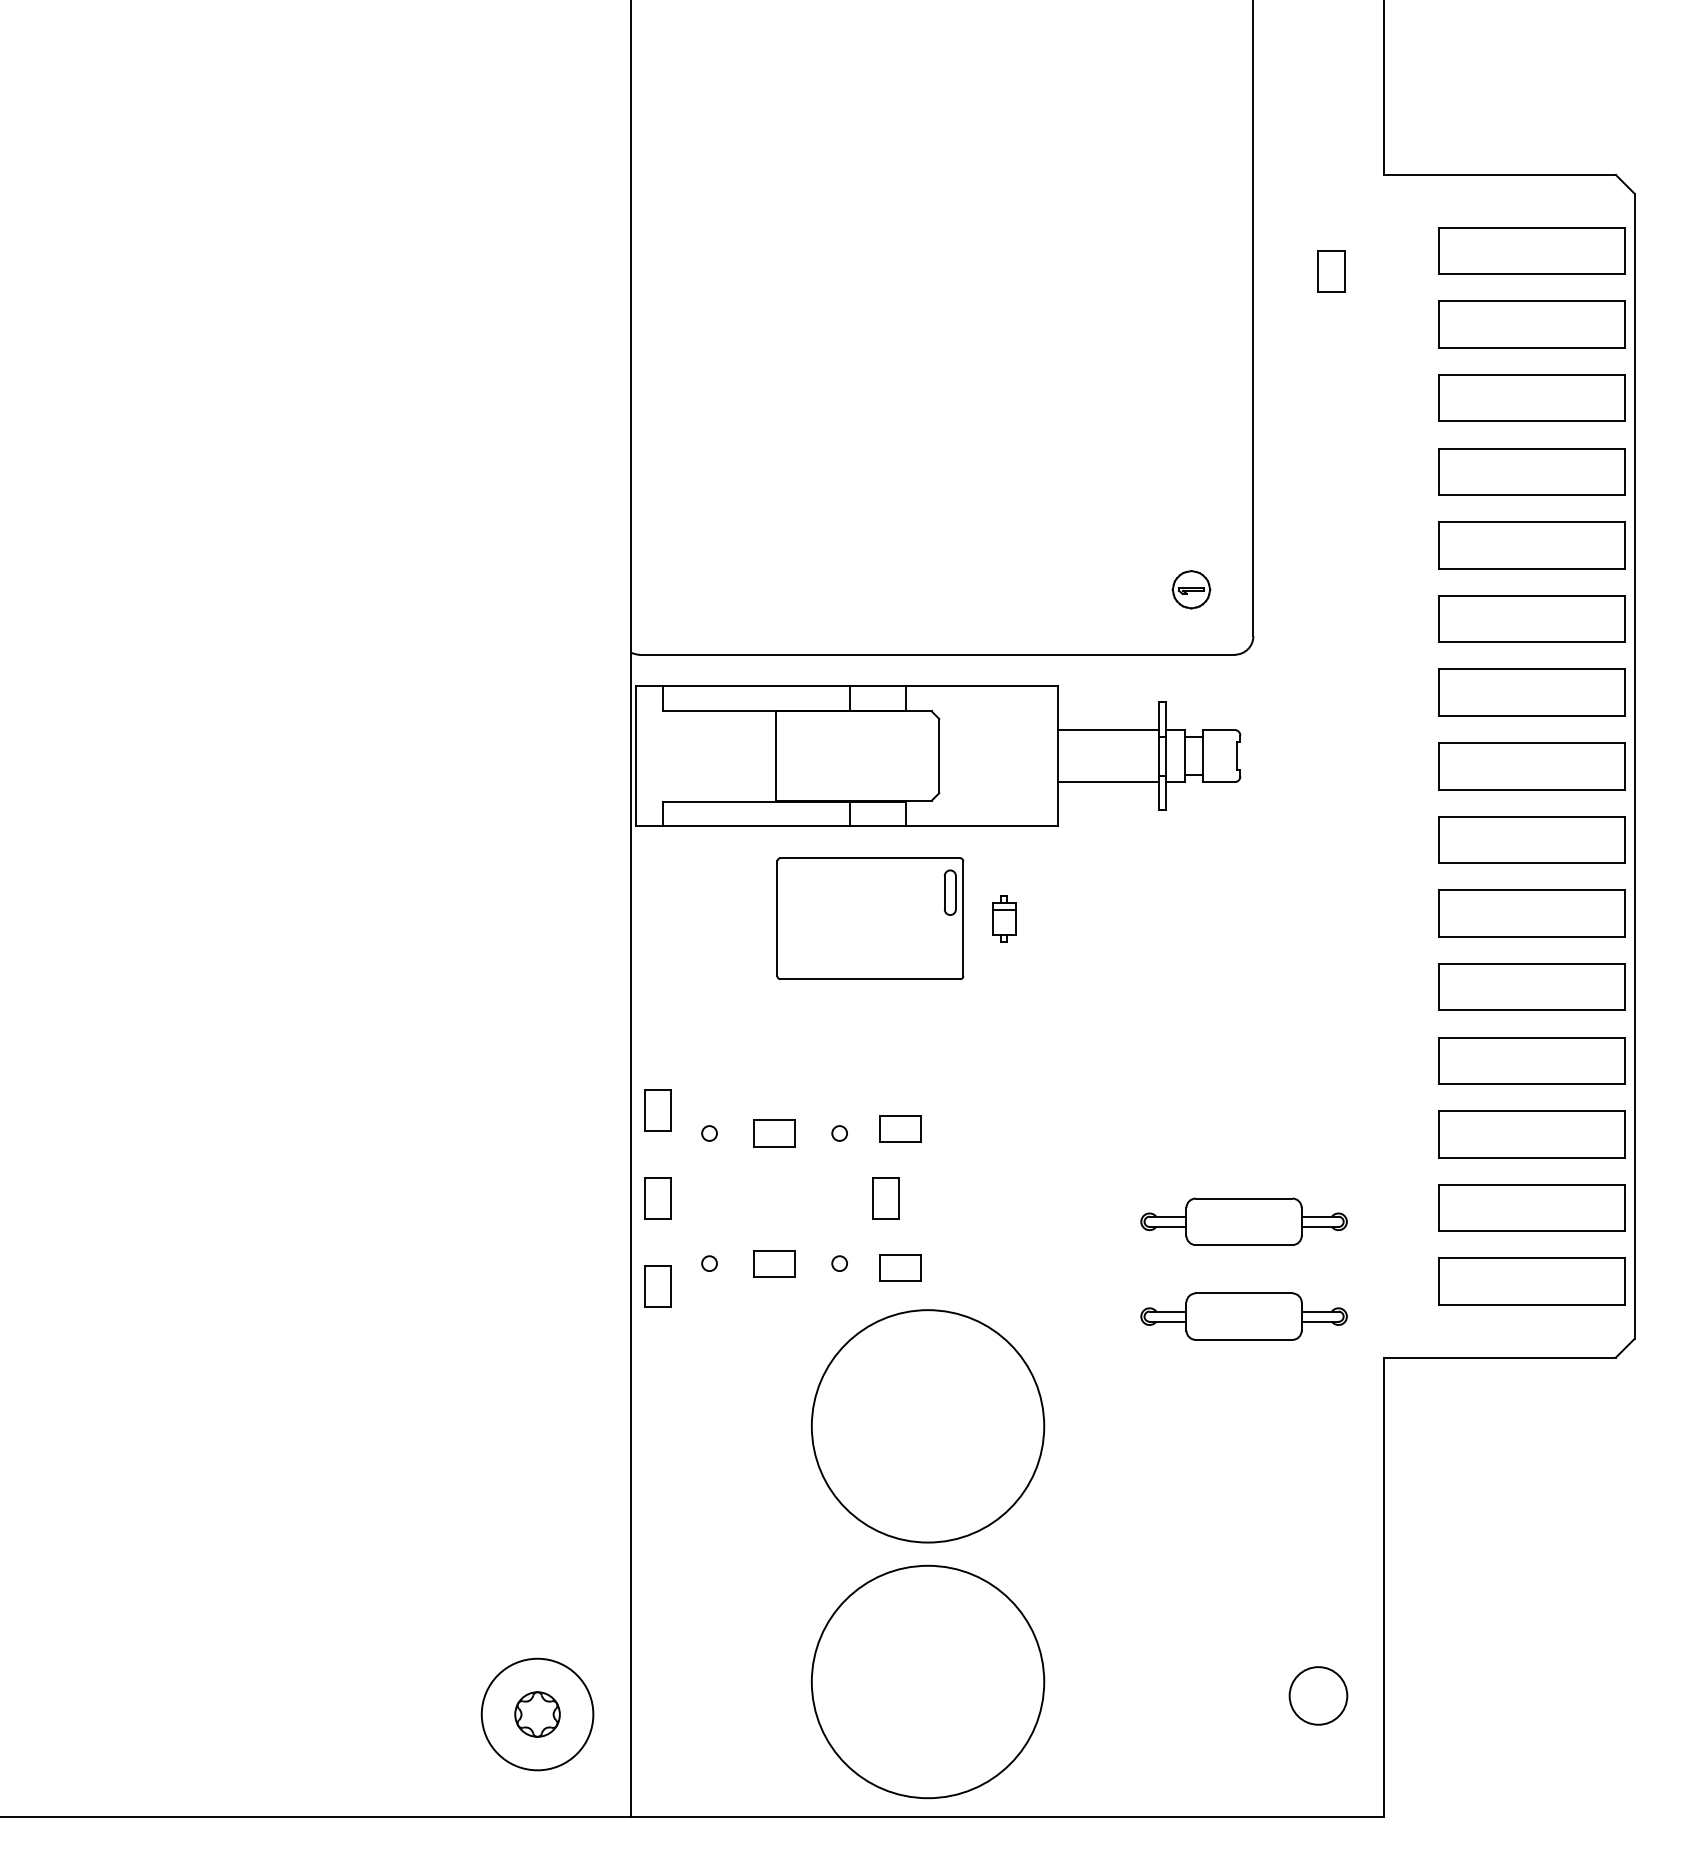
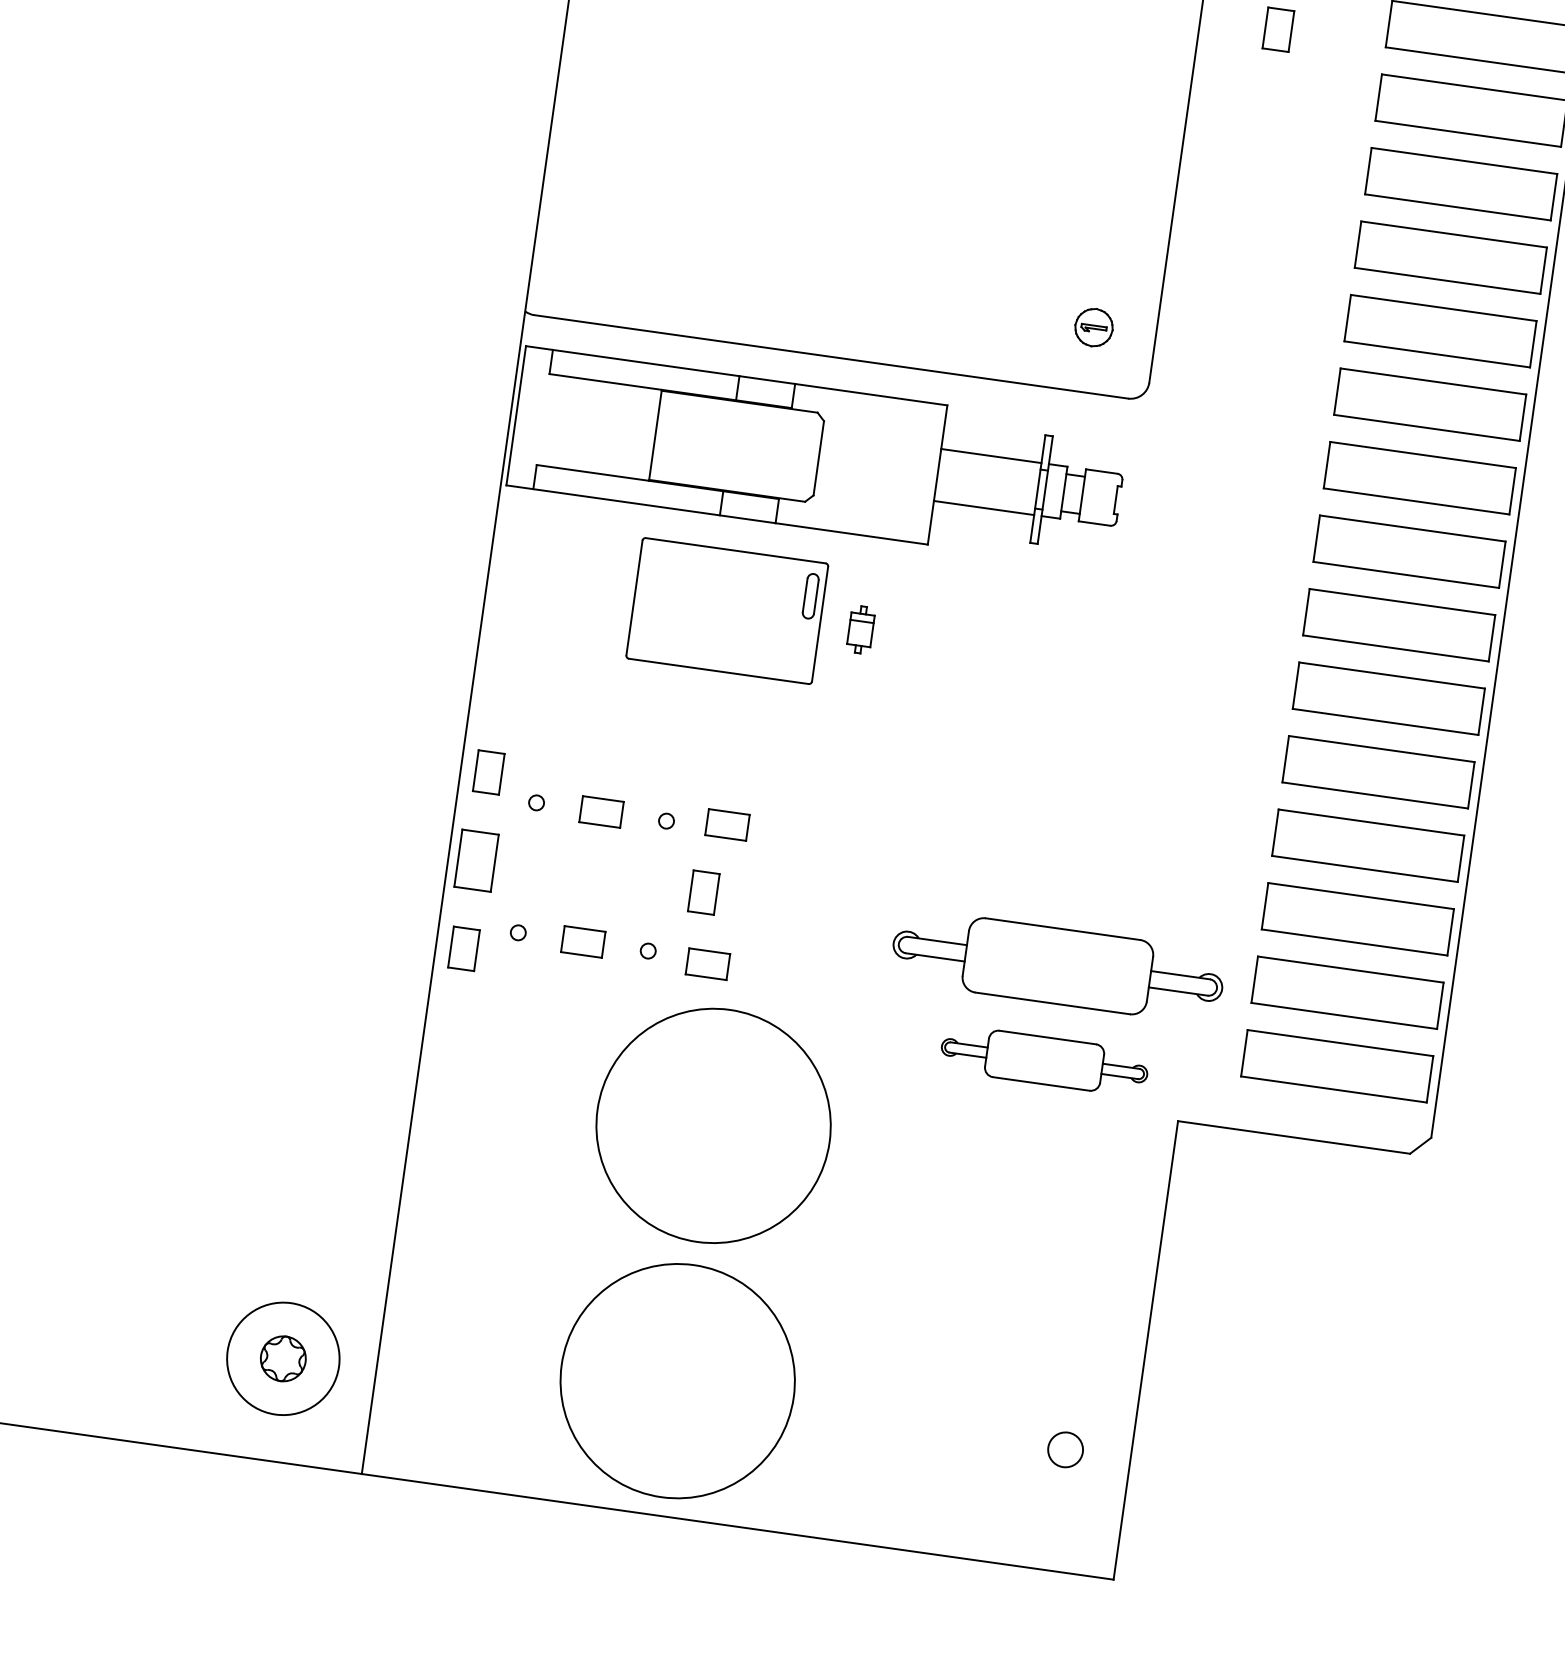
part: (657, 1198) -> (475, 860), size x1.4
part: (1243, 1221) -> (1057, 965), size x1.6
circle: (1318, 1695) -> (1065, 1449), size x0.6

